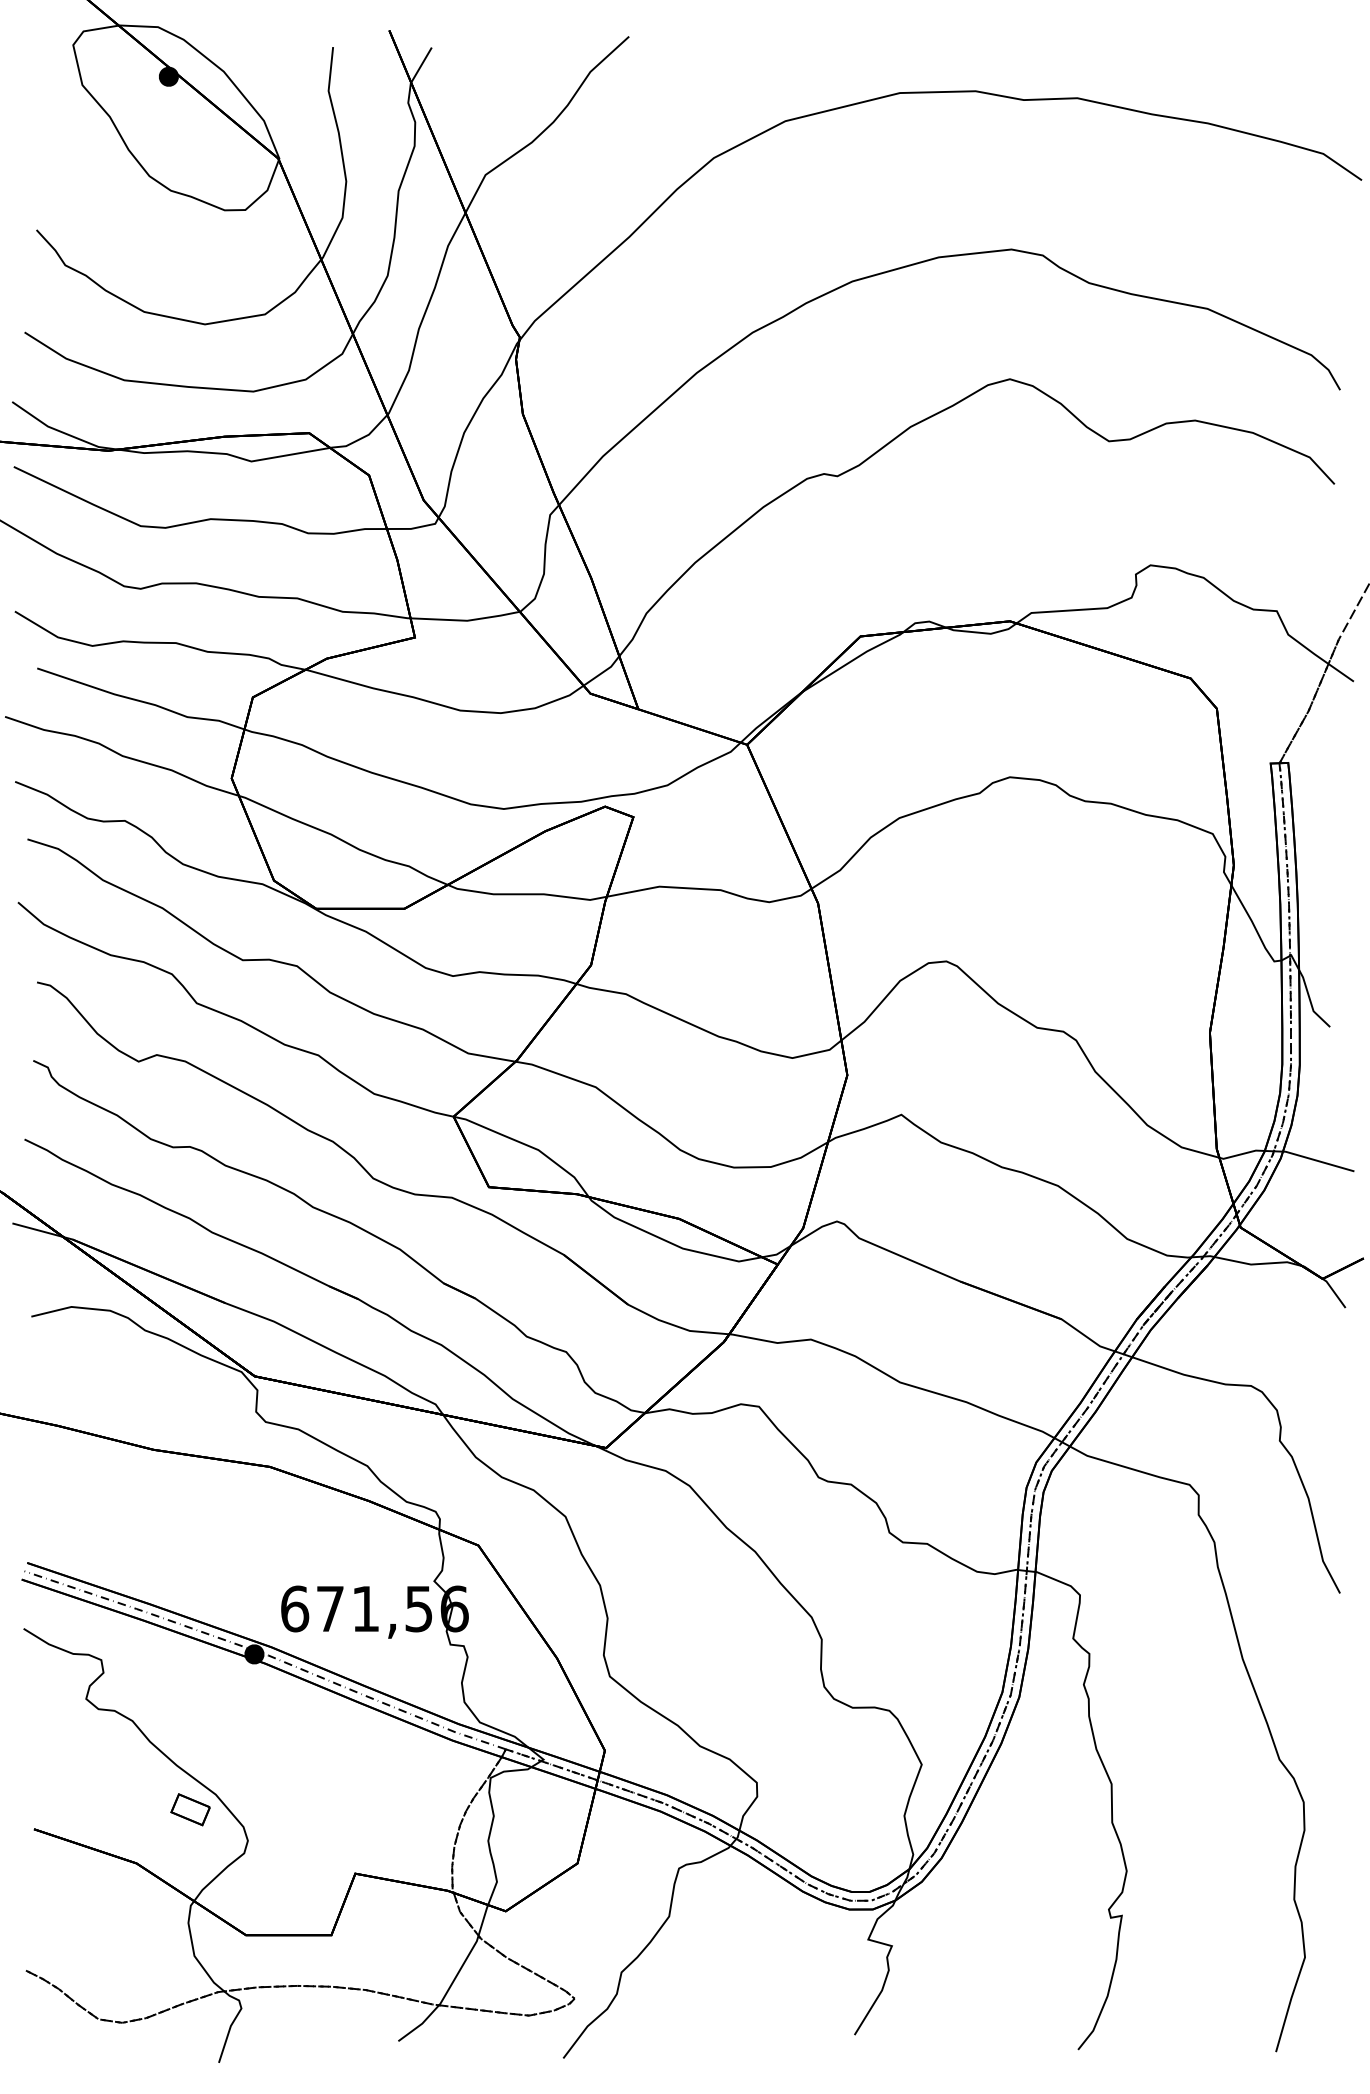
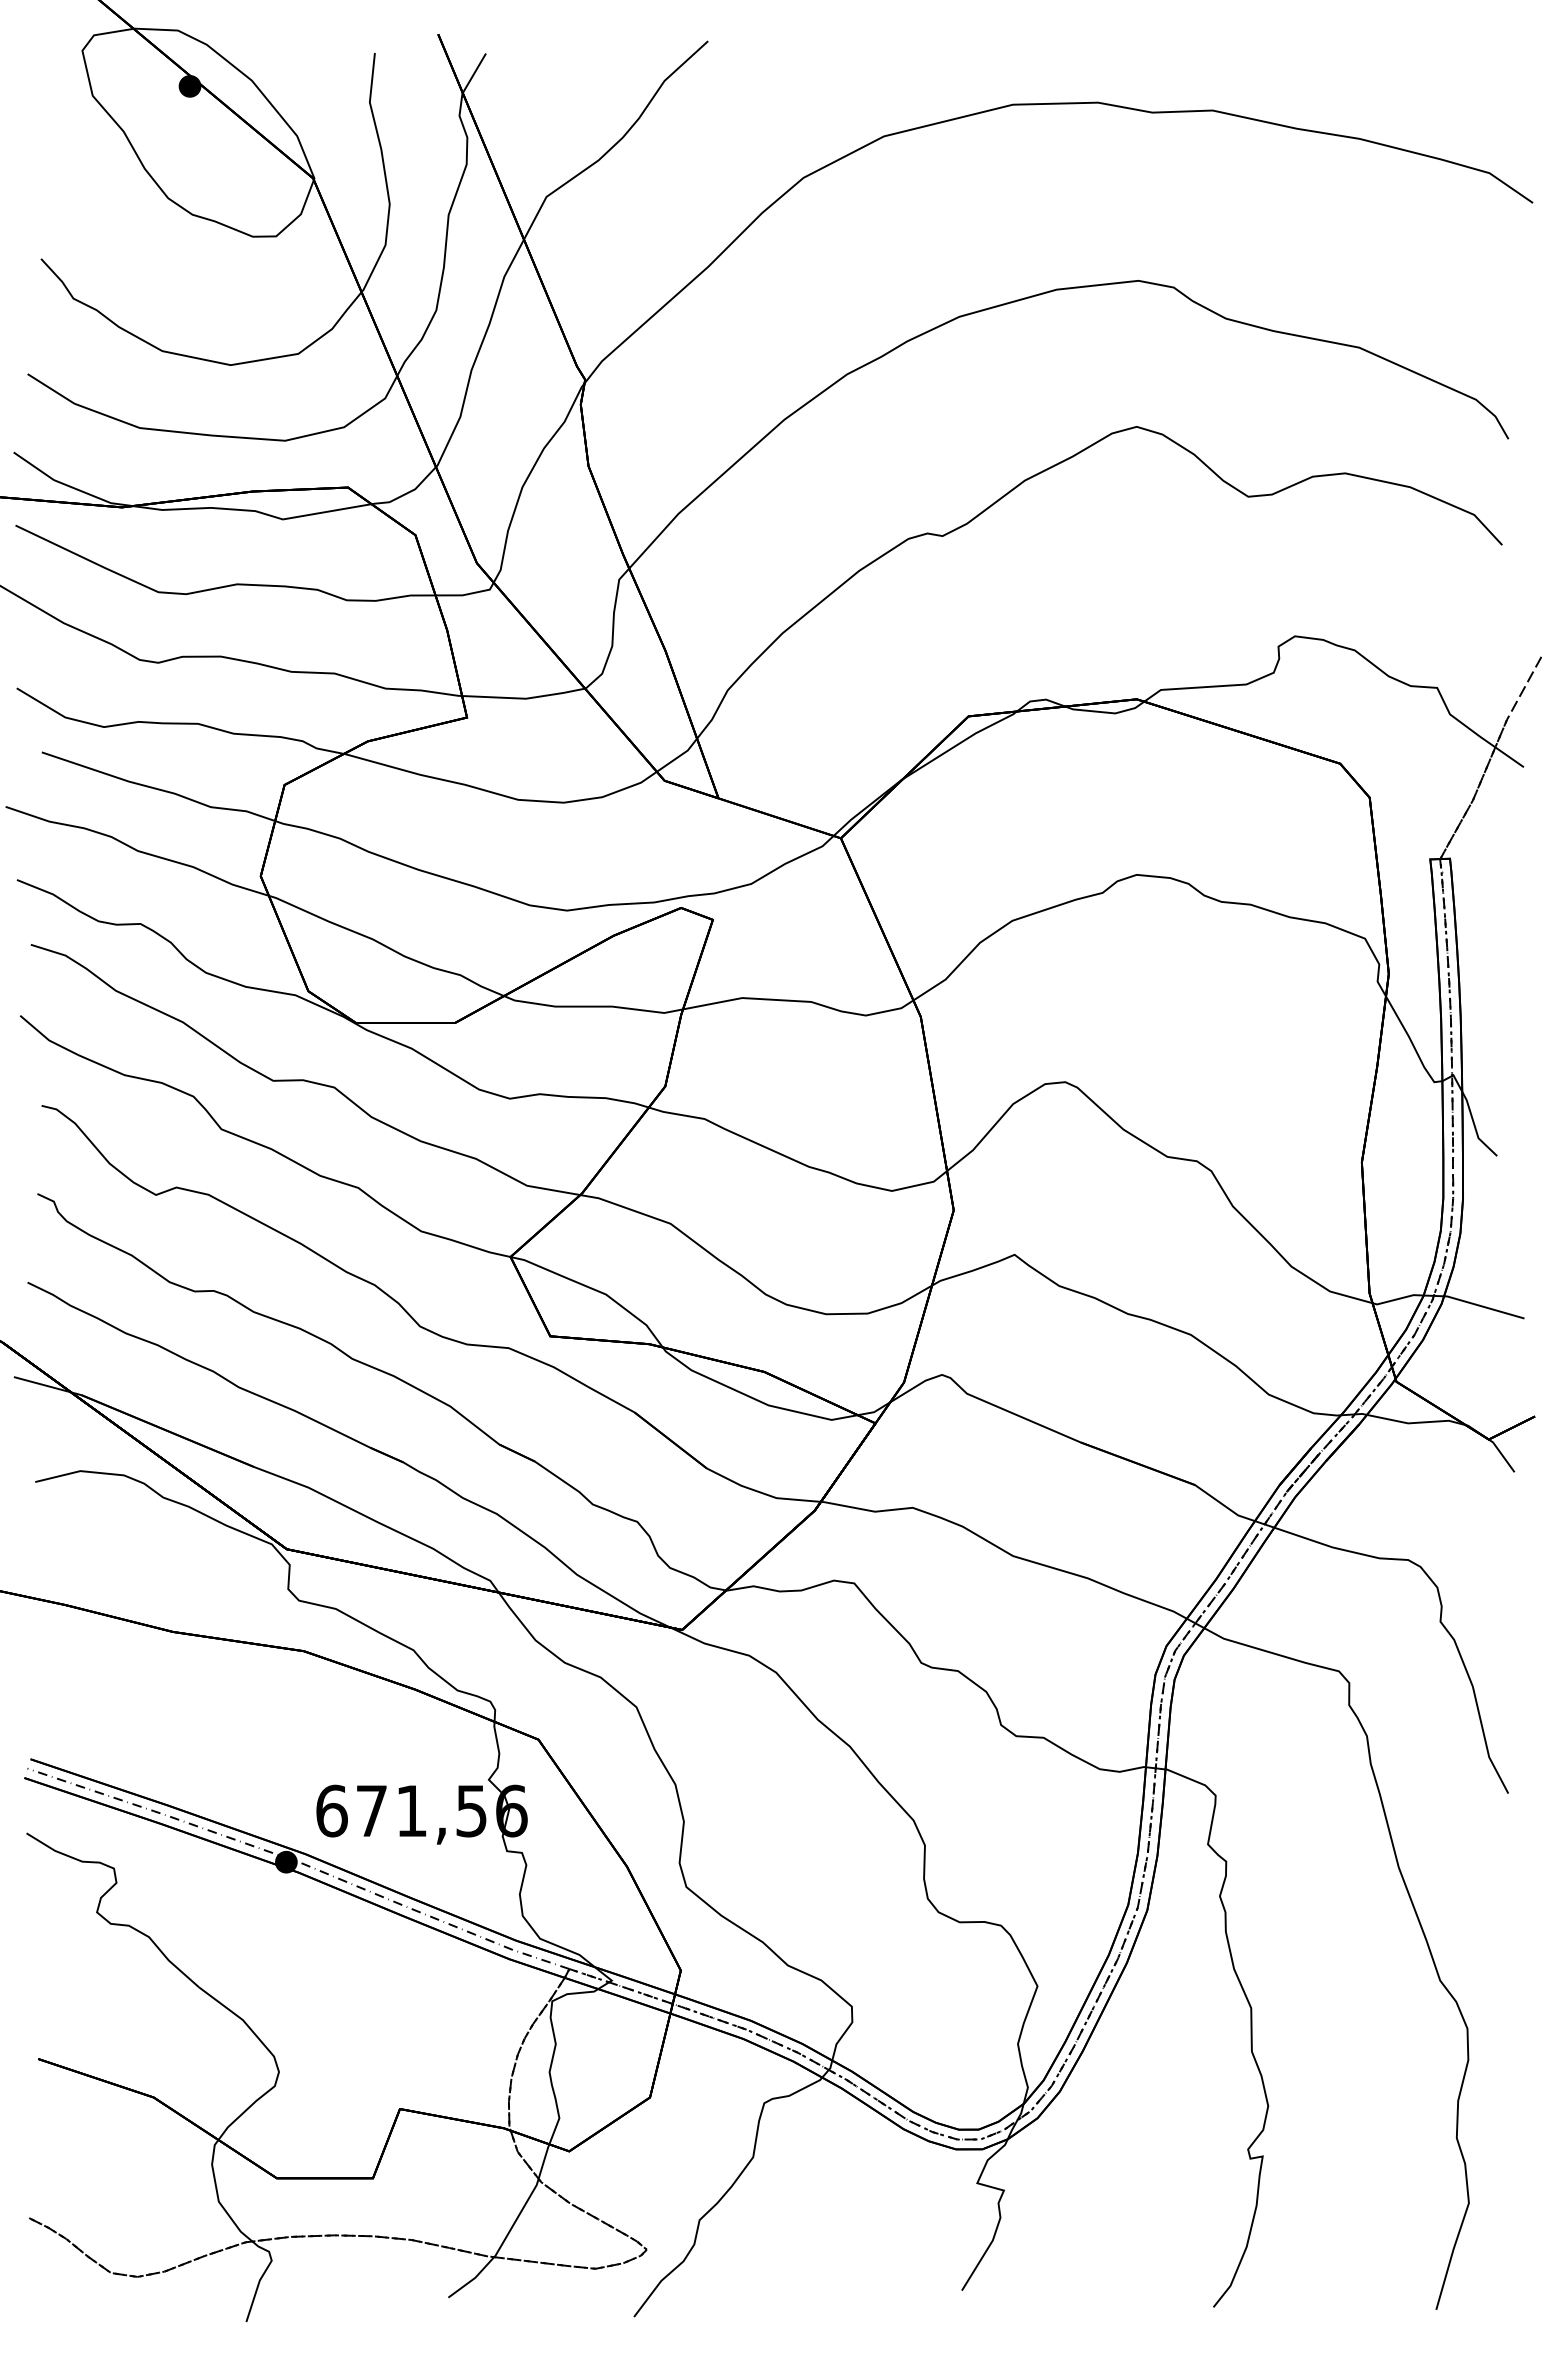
part: (189, 1809) -> (213, 2036), removed

